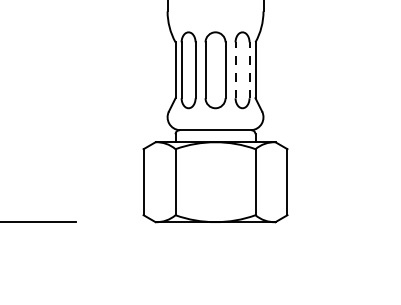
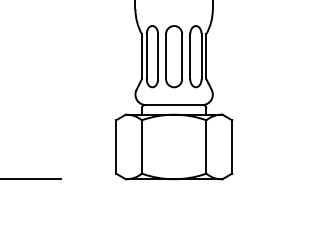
line: (235, 70) -> (190, 56), dashed -> solid
line: (249, 70) -> (201, 56), dashed -> solid

